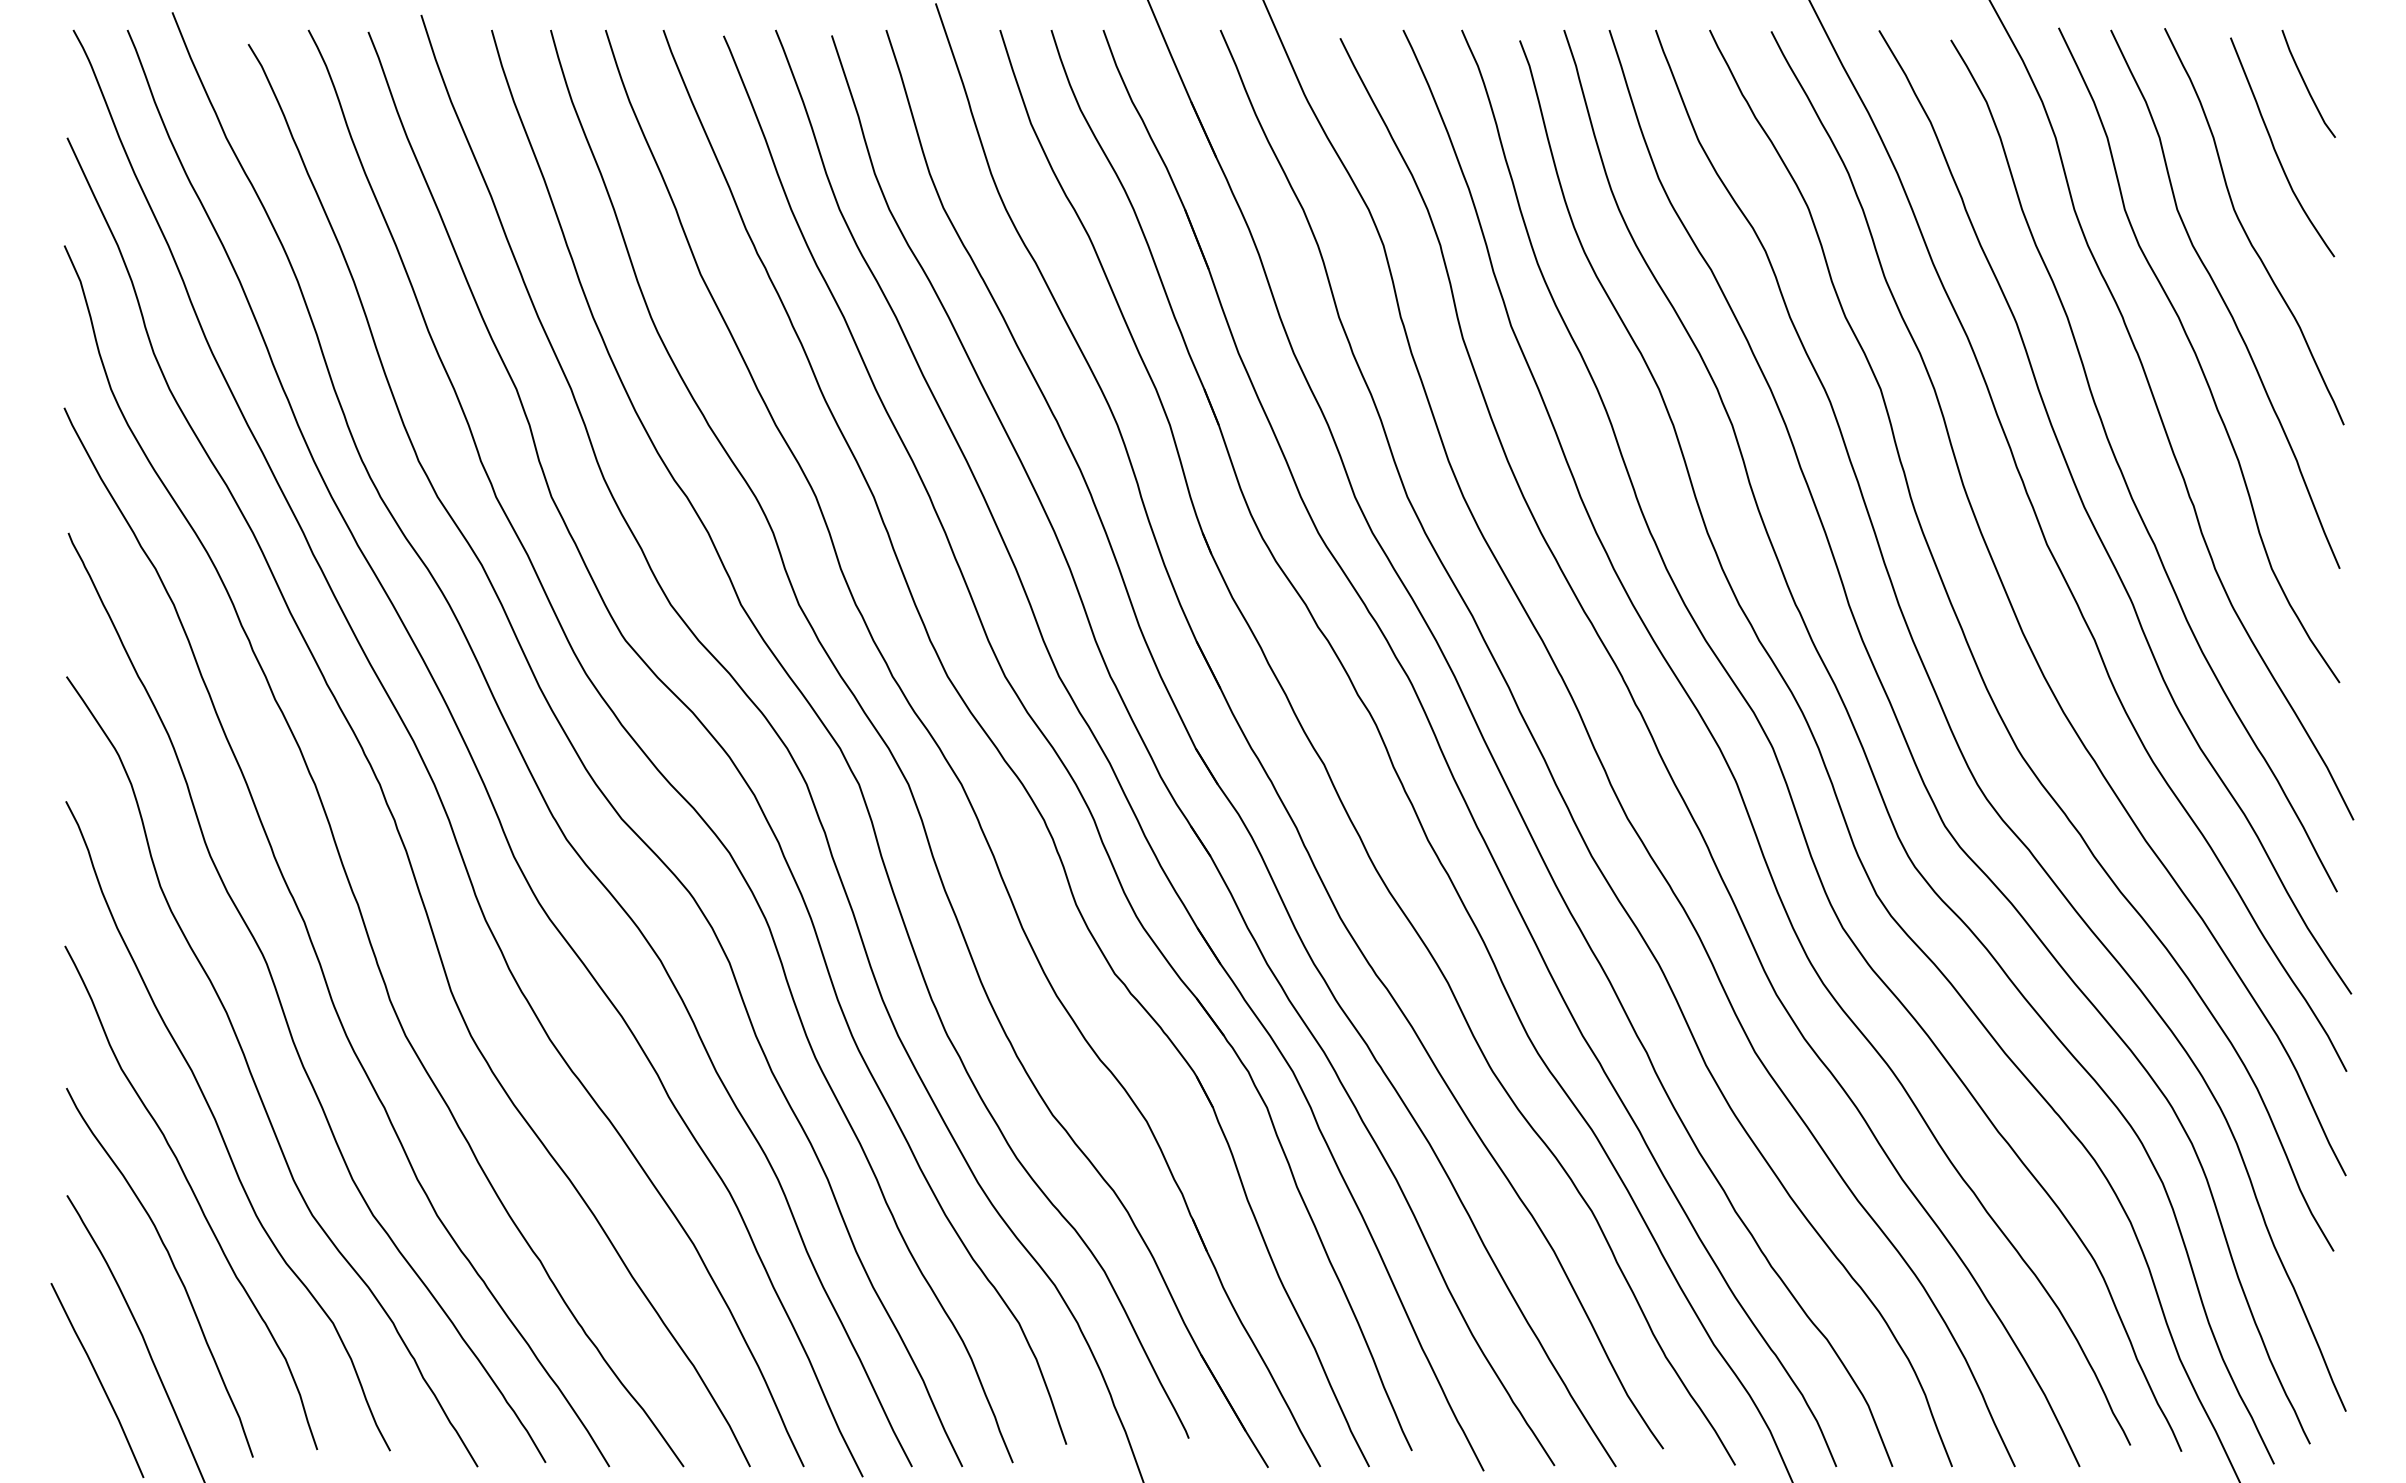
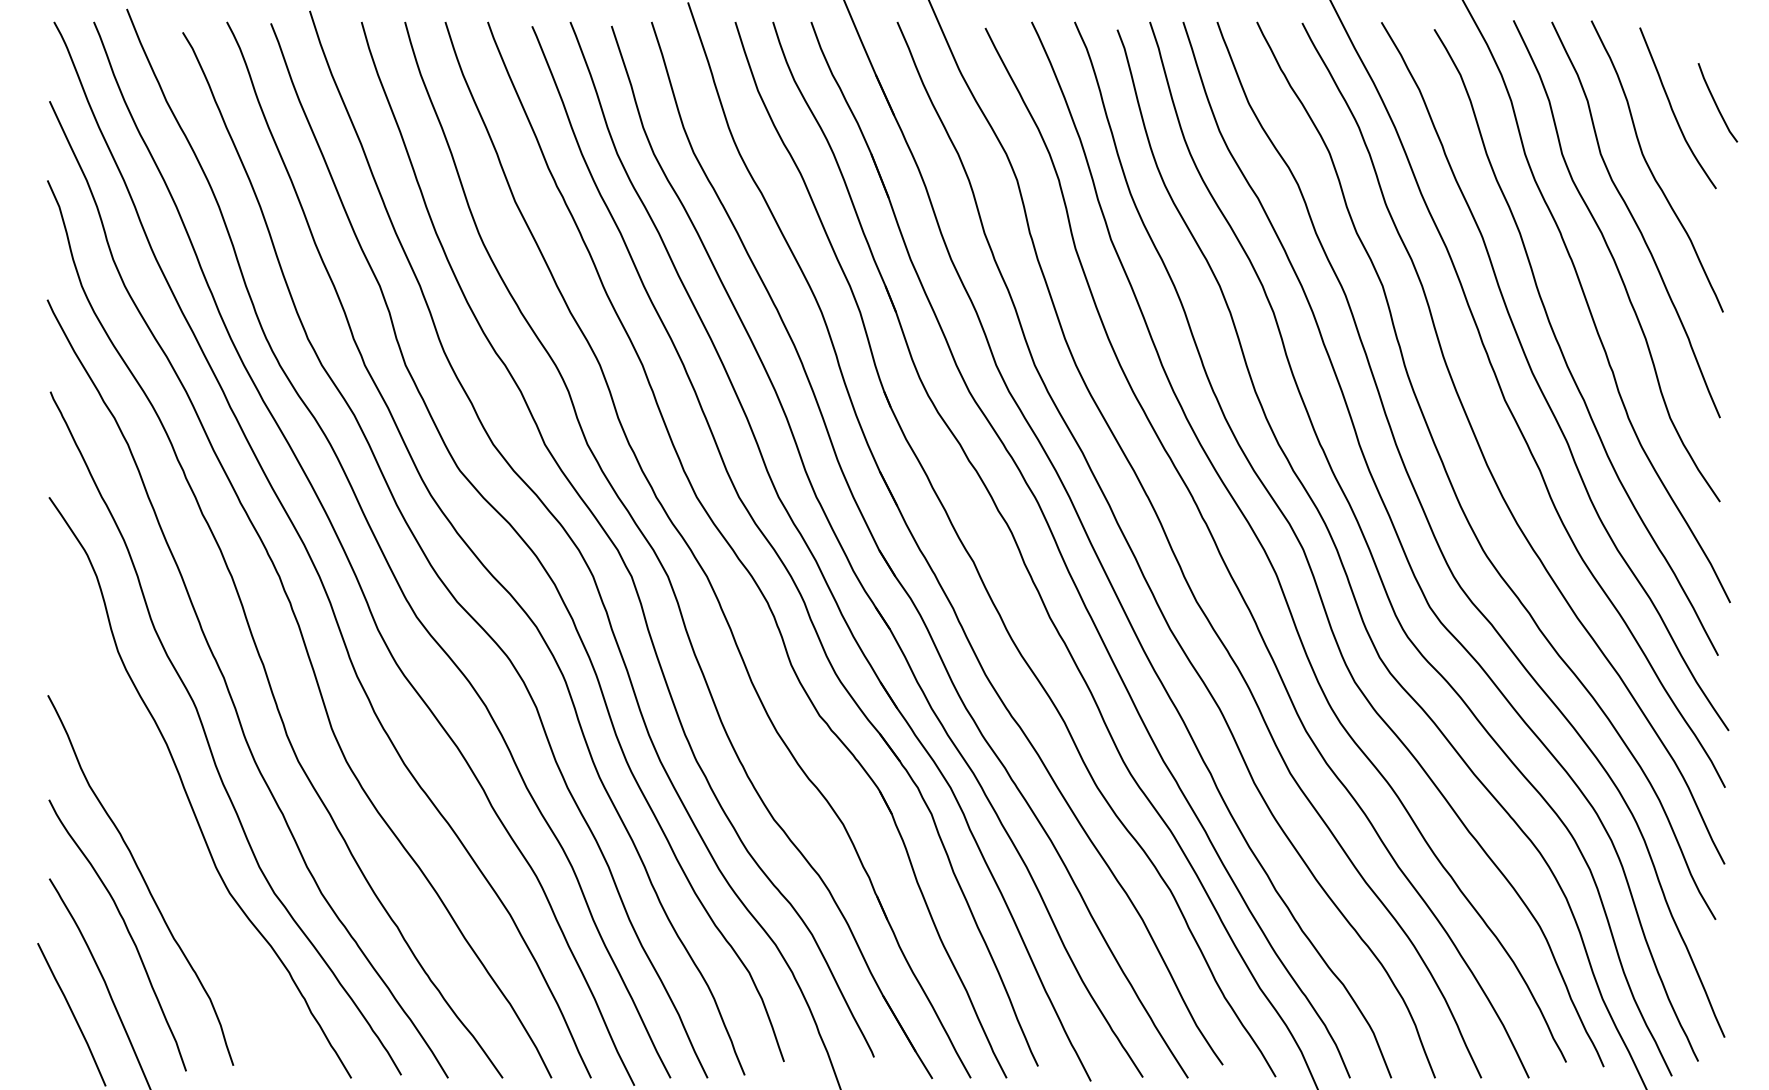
curve: (2306, 84) -> (1716, 103), moved
curve: (220, 1129) -> (162, 830), removed

